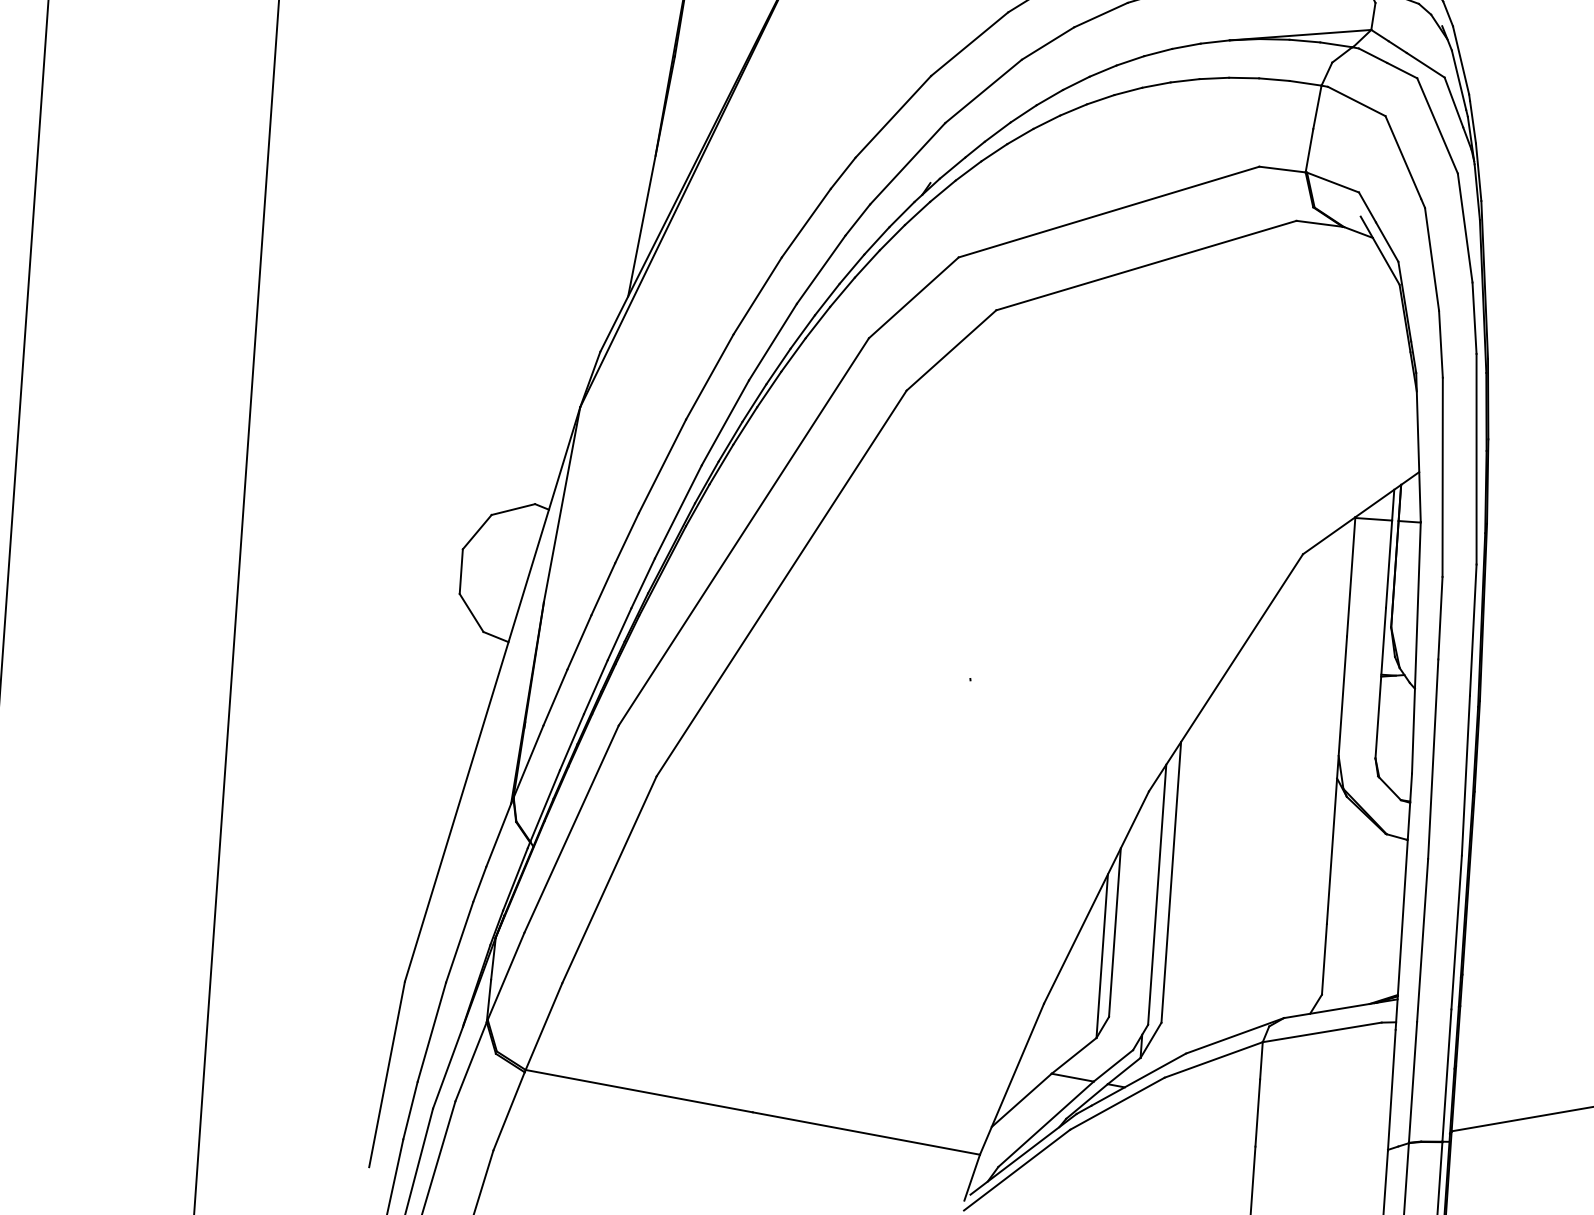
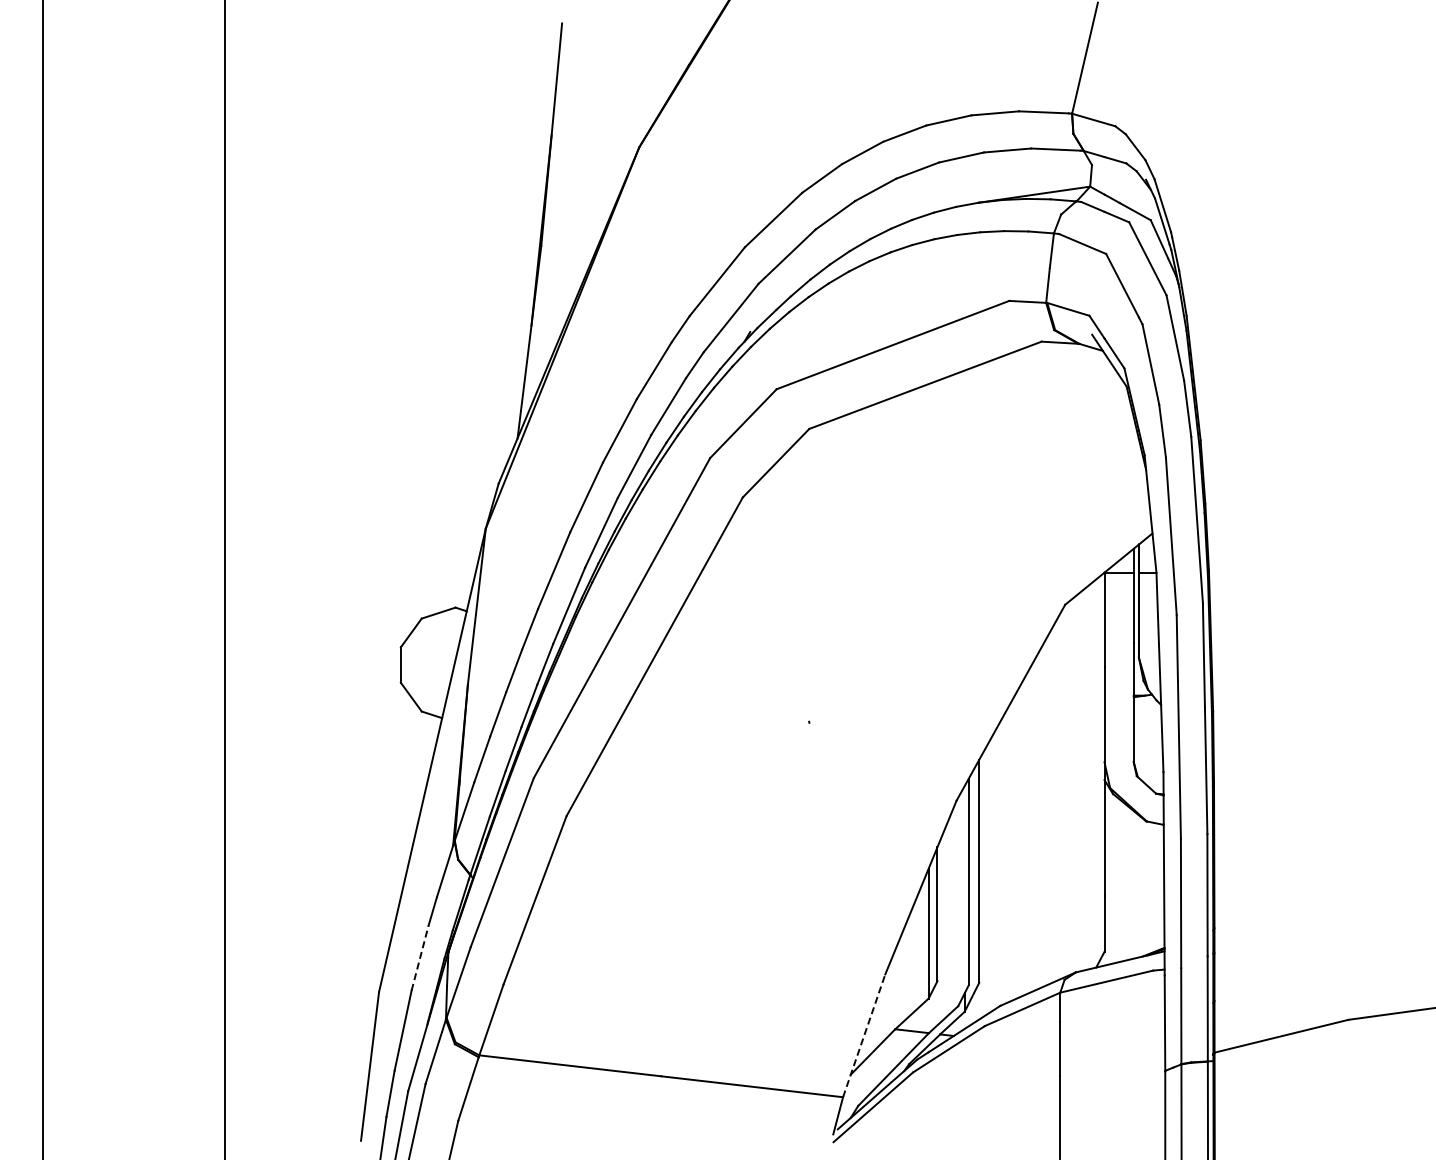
line: (460, 942) -> (420, 958), solid -> dashed
line: (1012, 1078) -> (864, 1035), solid -> dashed

